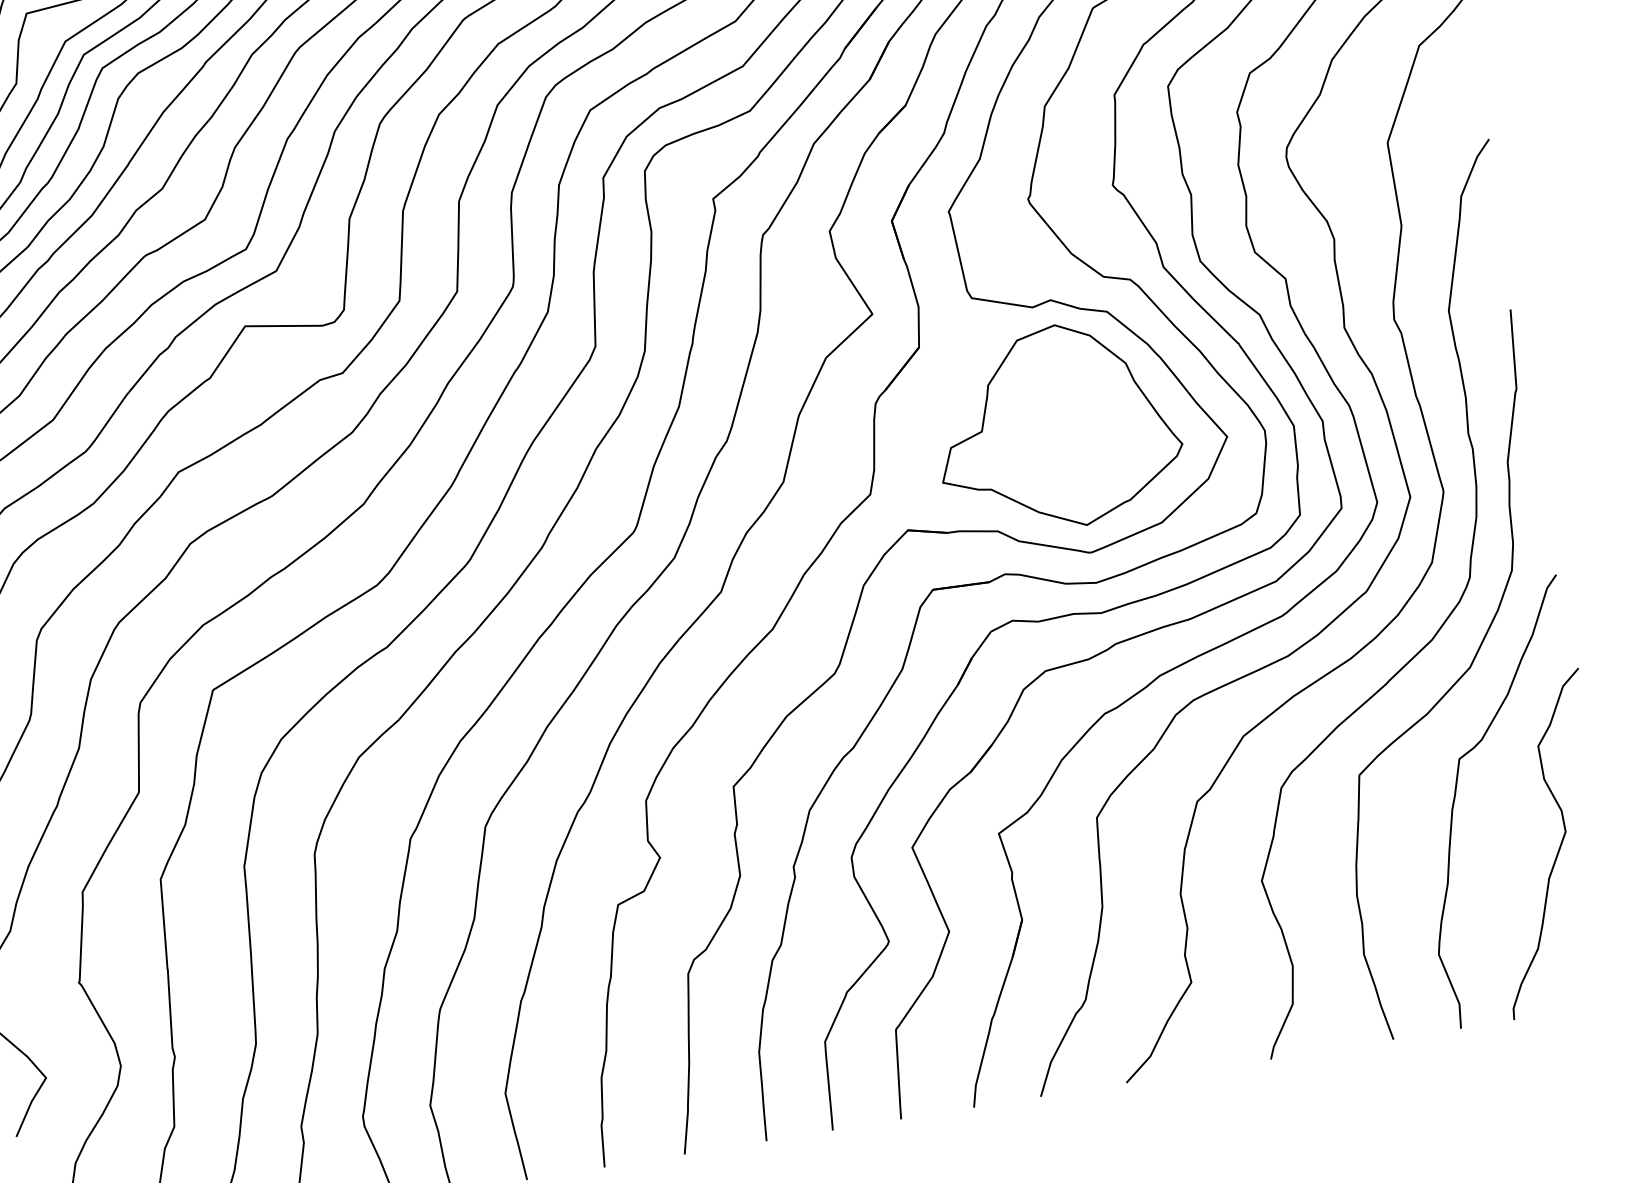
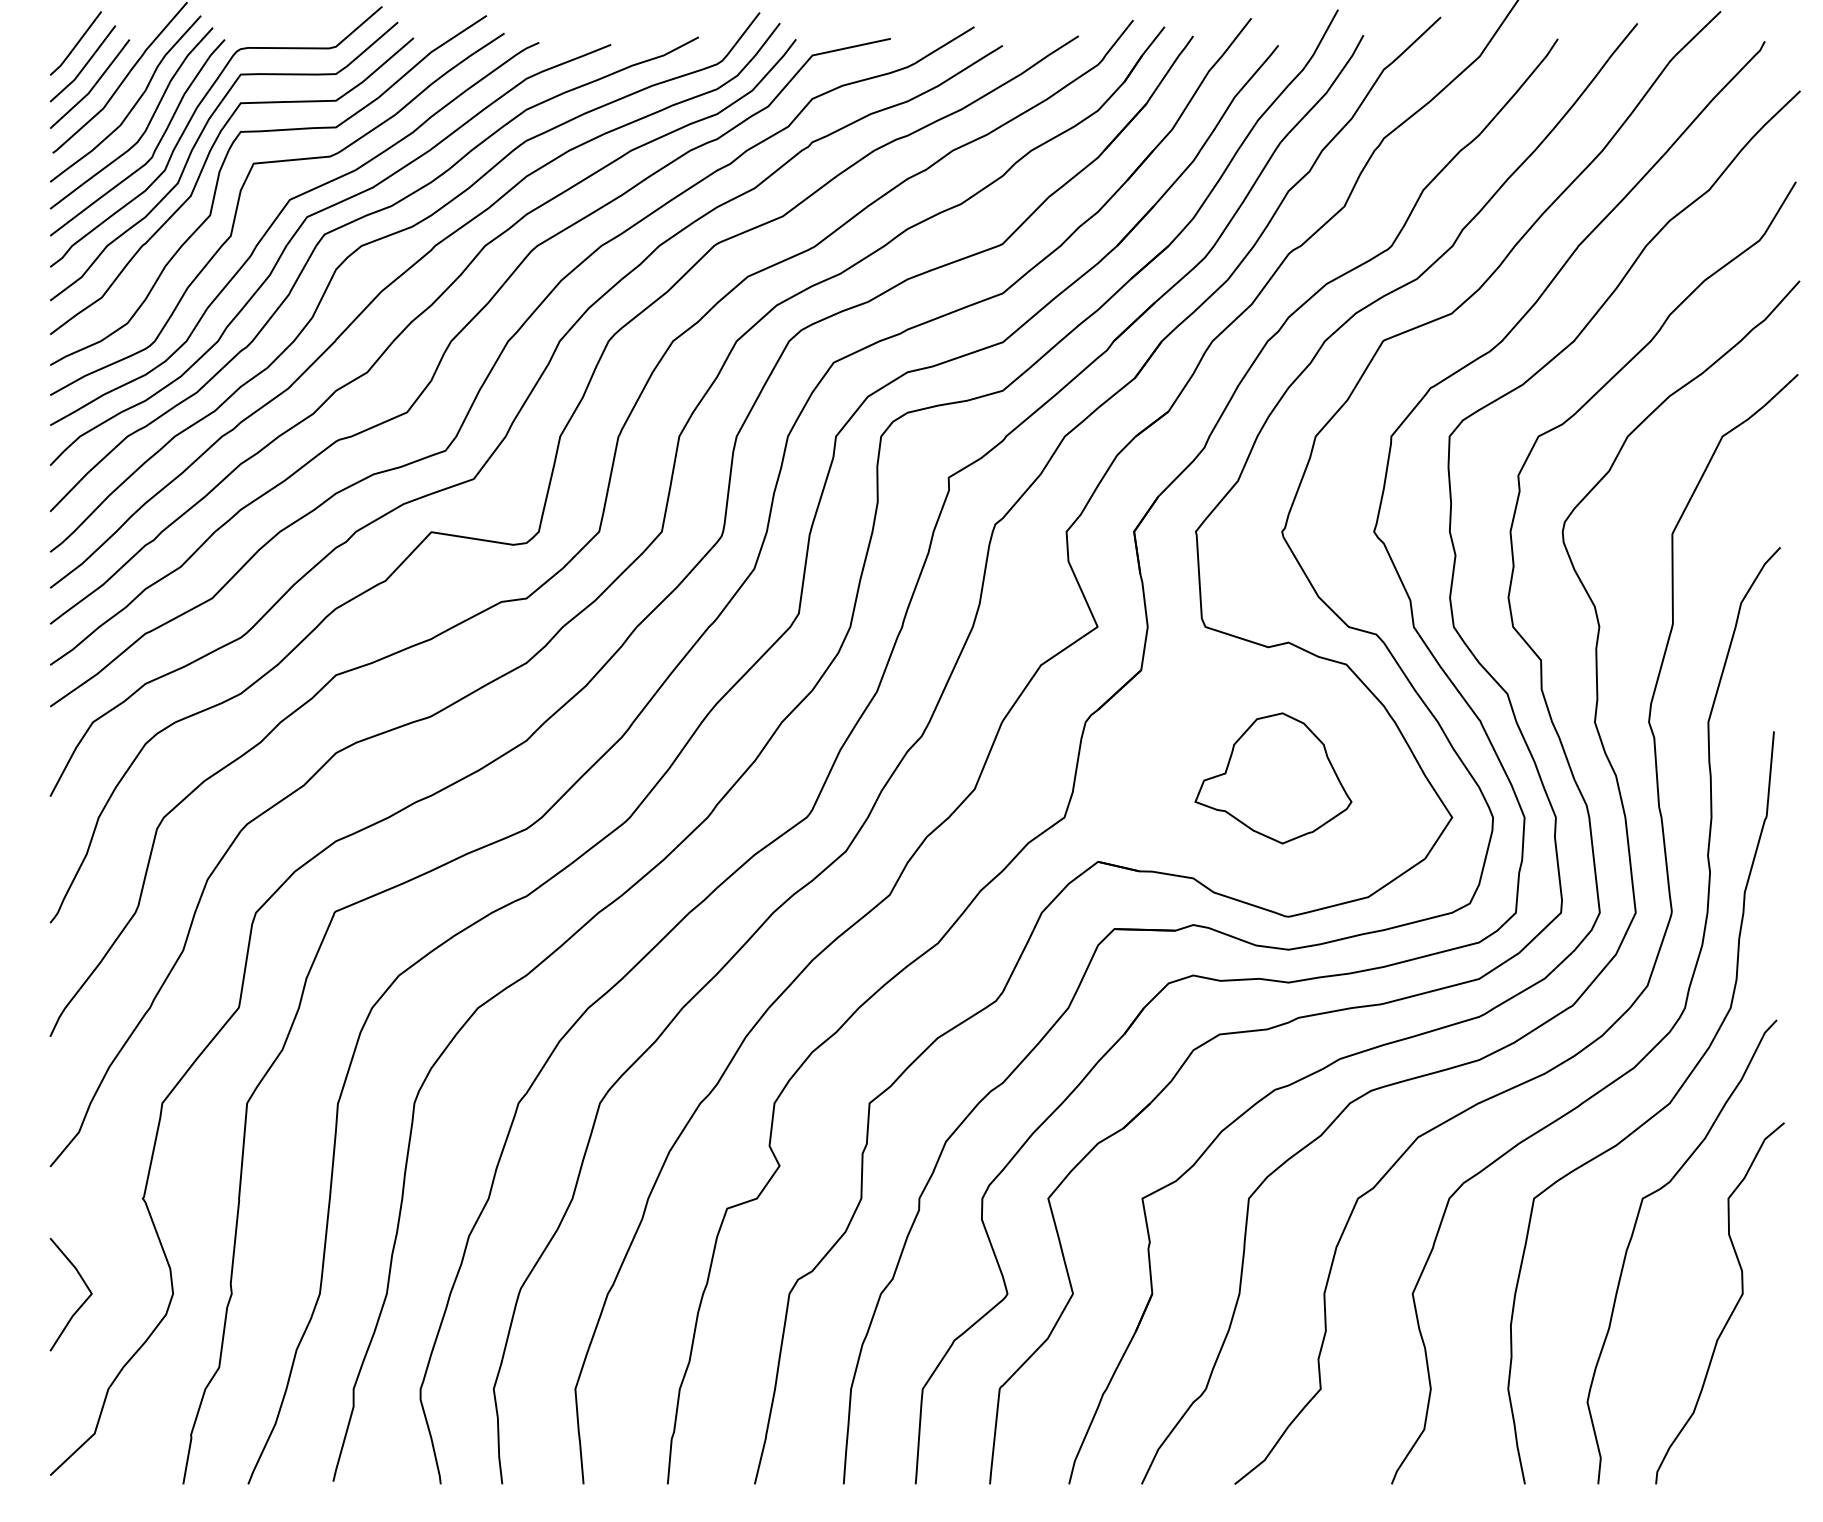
part: (1056, 427) -> (1273, 778), size x0.6

